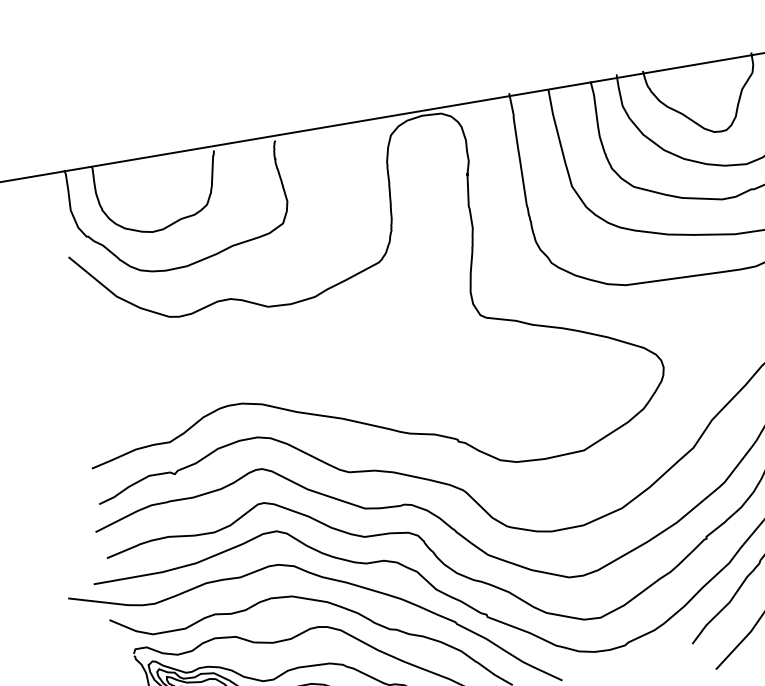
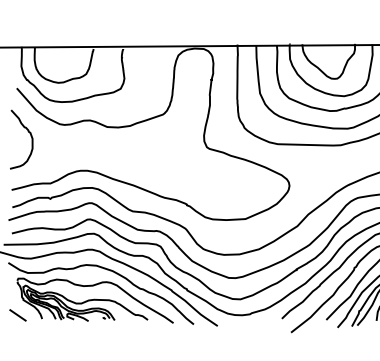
curve: (112, 351) -> (30, 136), added

